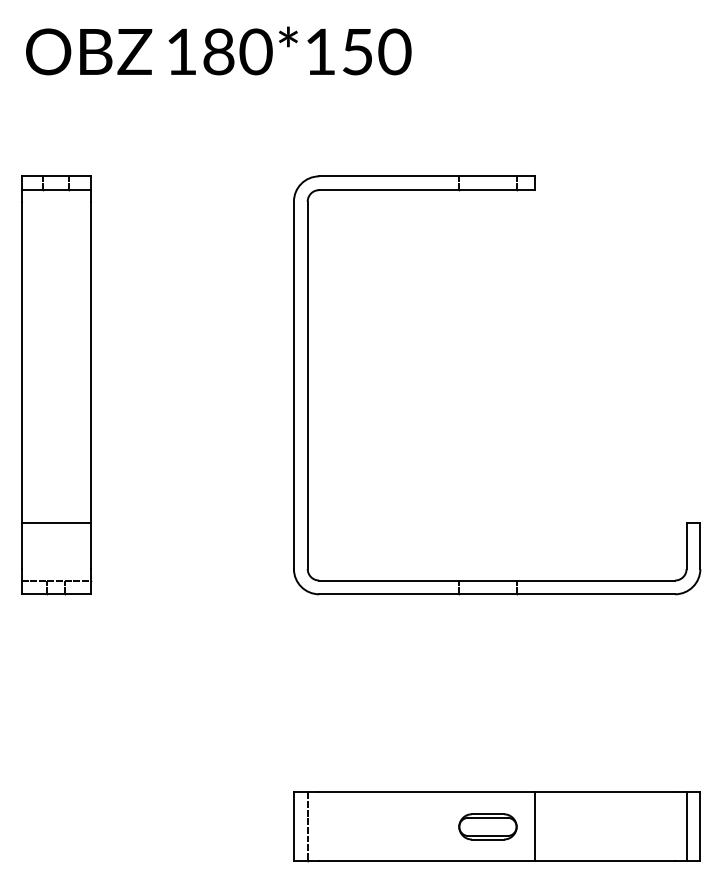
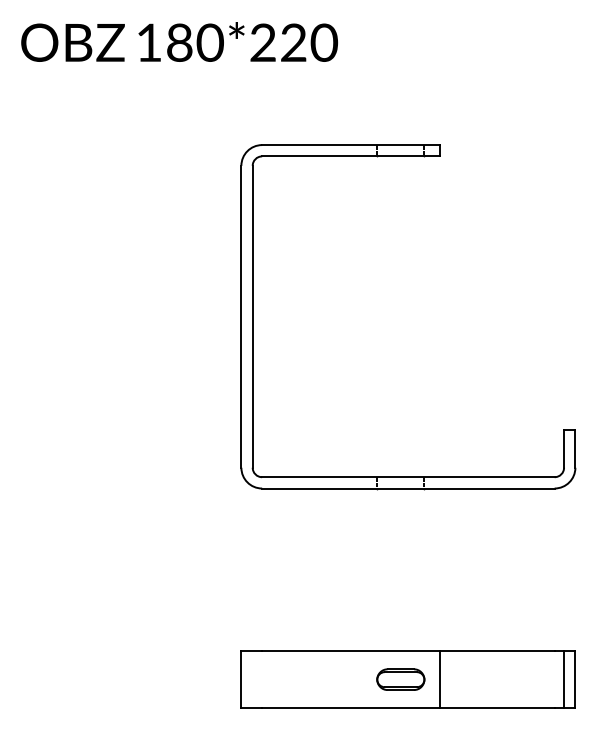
text: (338, 51) -> (278, 42), 180*150 -> 180*220
part: (56, 385) -> (46, 316), removed
line: (307, 826) -> (252, 679), removed

